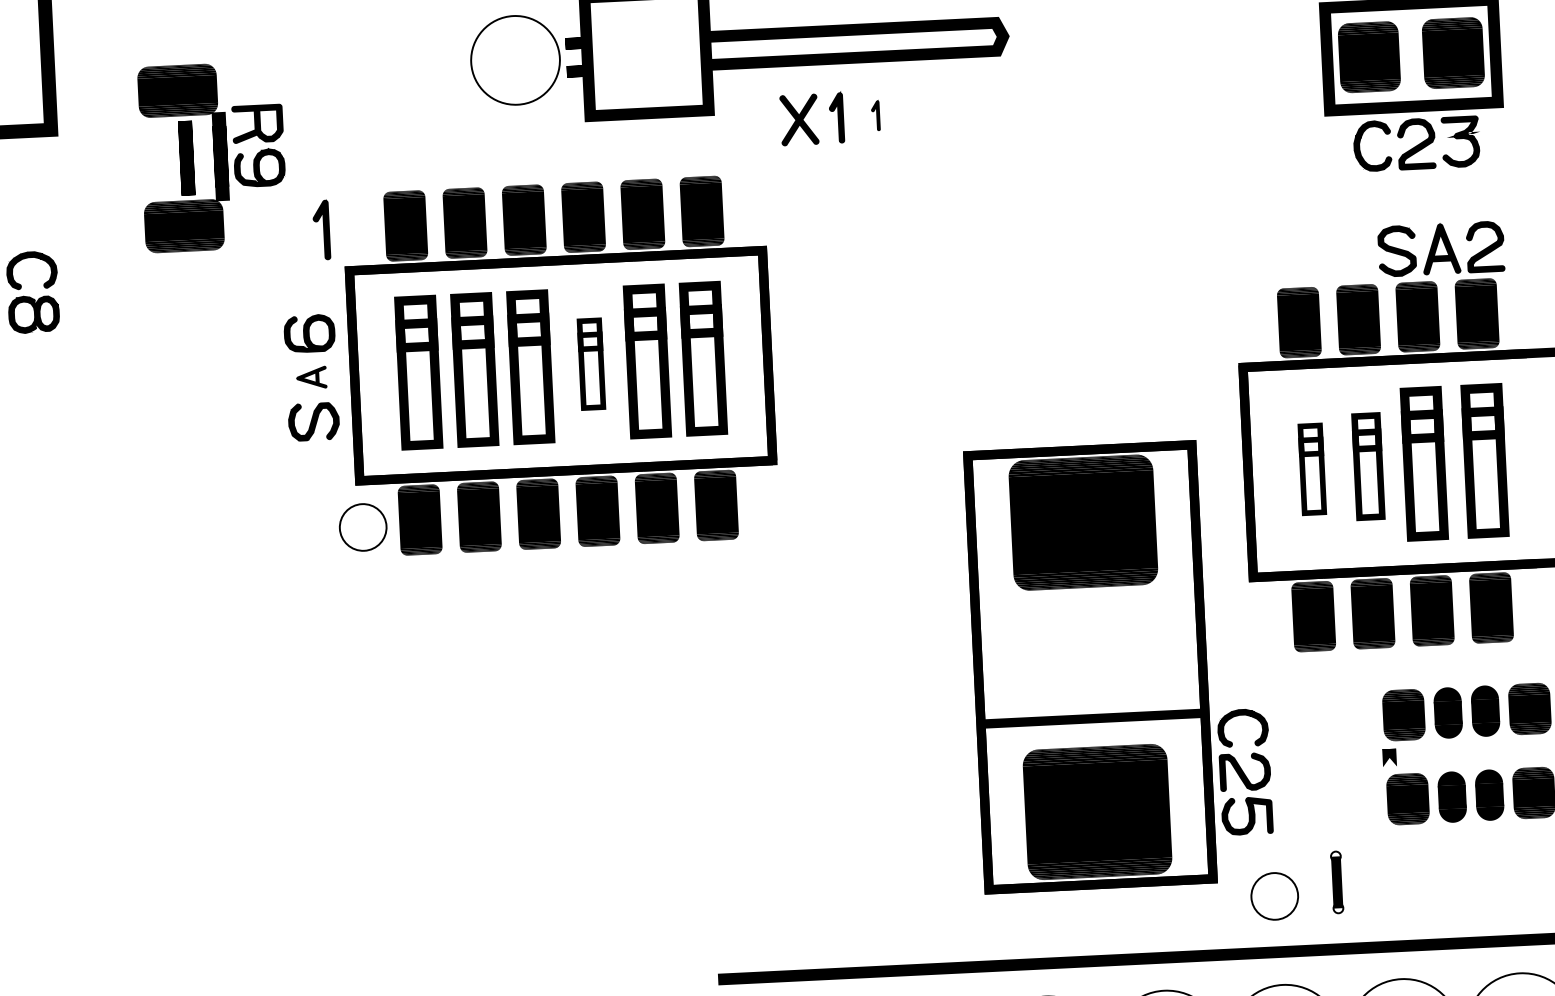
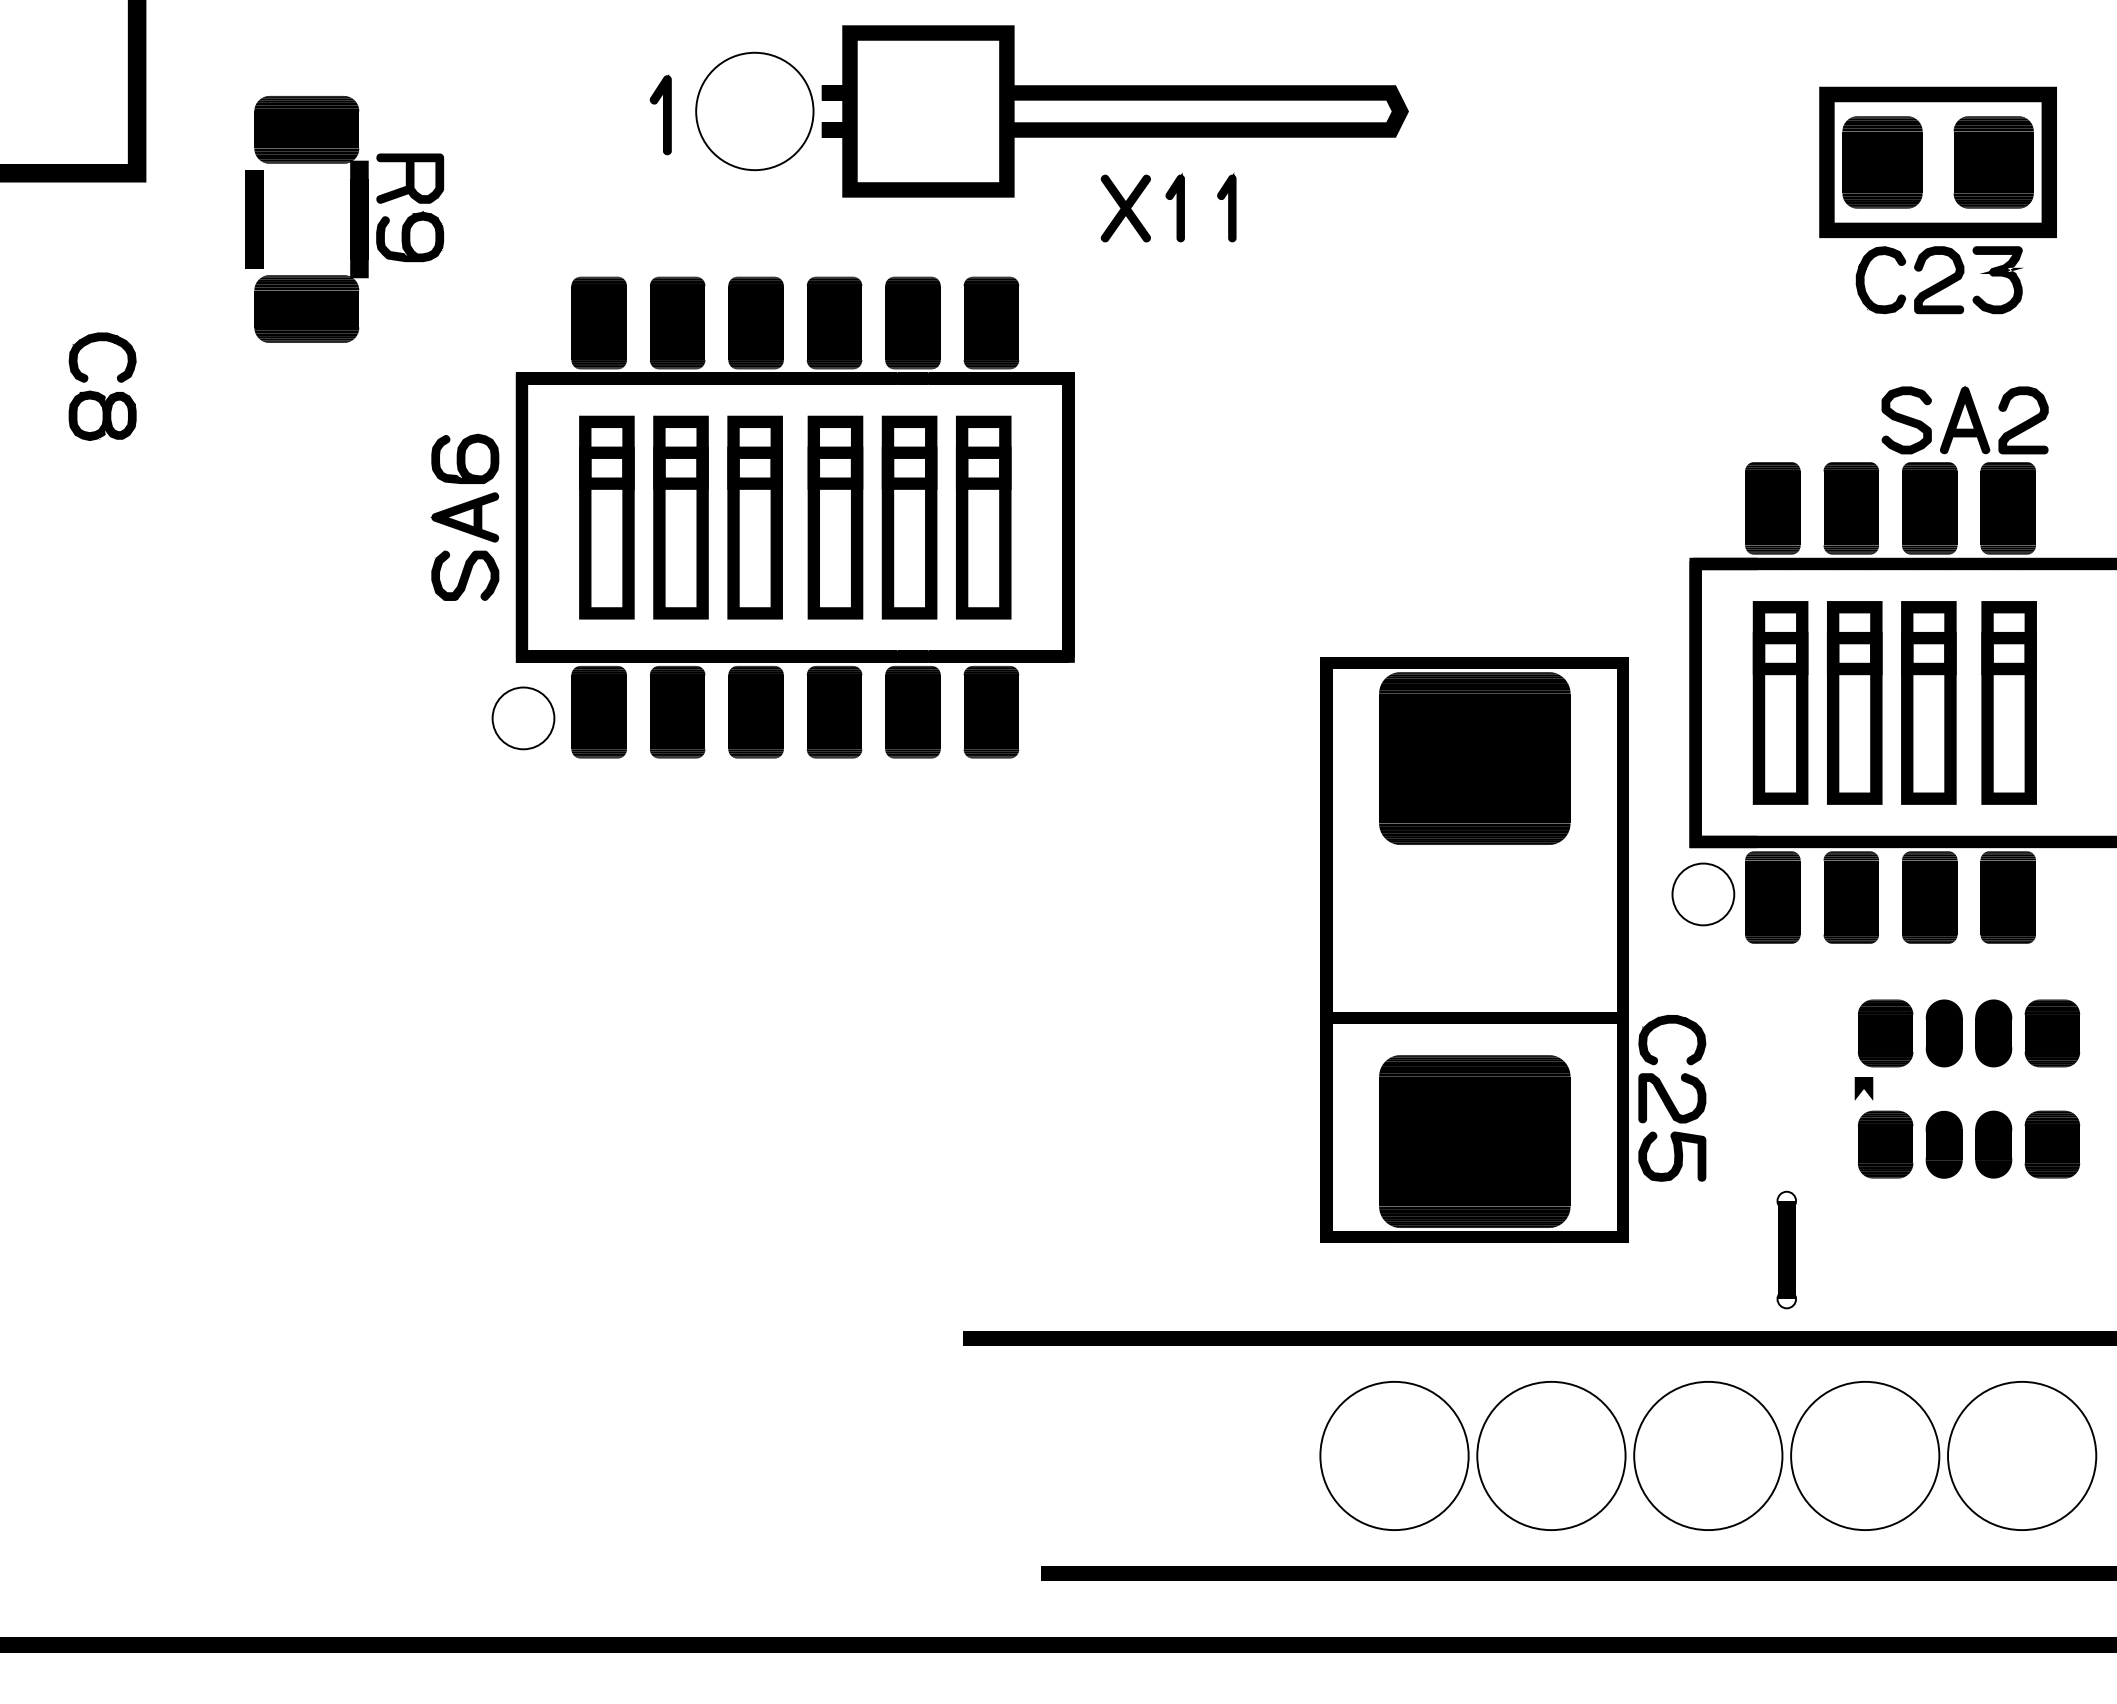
part: (875, 115) -> (1226, 207), size x1.67
part: (186, 158) -> (254, 219), moved
part: (321, 229) -> (660, 114), moved
part: (591, 364) -> (835, 517), size x1.67
part: (311, 377) -> (464, 517), size x1.67
part: (1368, 466) -> (1854, 702), size x1.43
part: (1312, 469) -> (1780, 702), size x1.67
part: (1337, 882) -> (1786, 1249), size x1.43
part: (1274, 896) -> (1703, 894), moved

